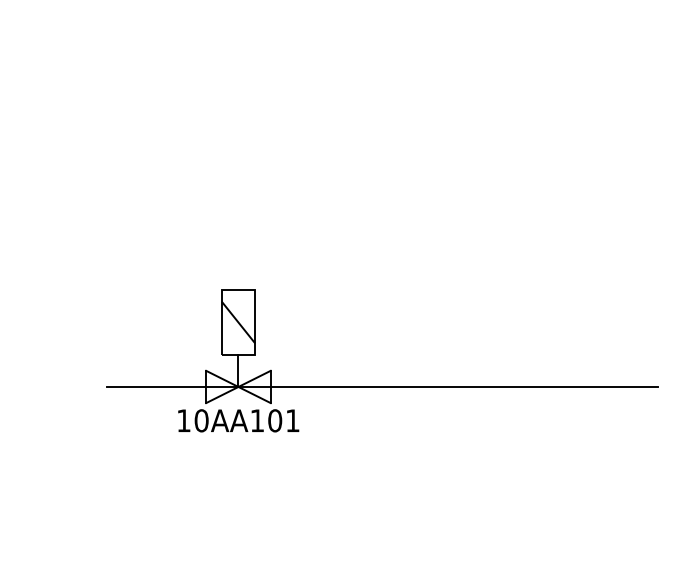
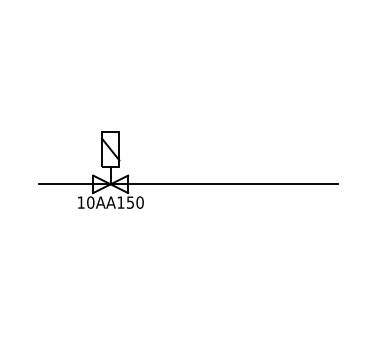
text: (282, 420) -> (134, 202), 10AA101 -> 10AA150

